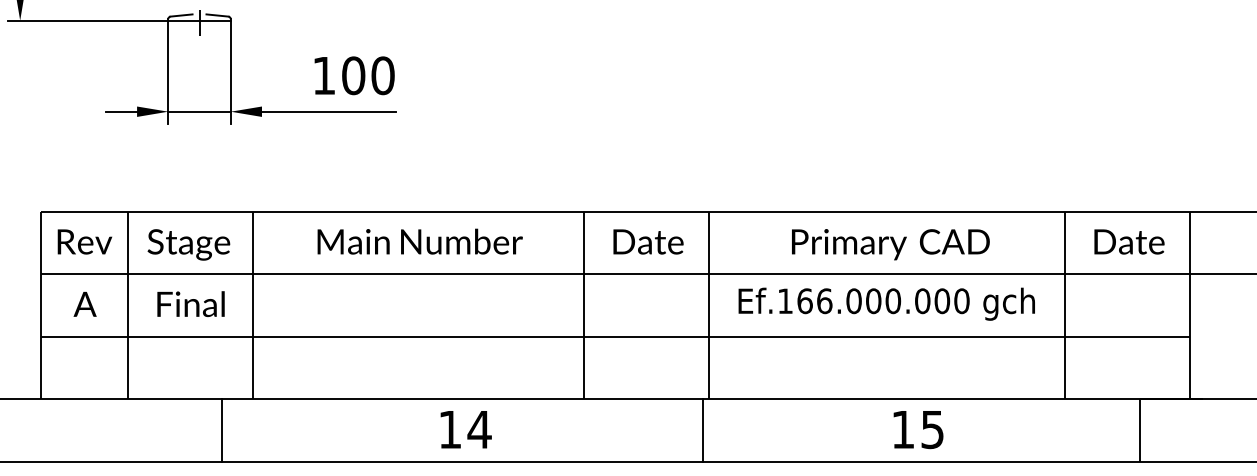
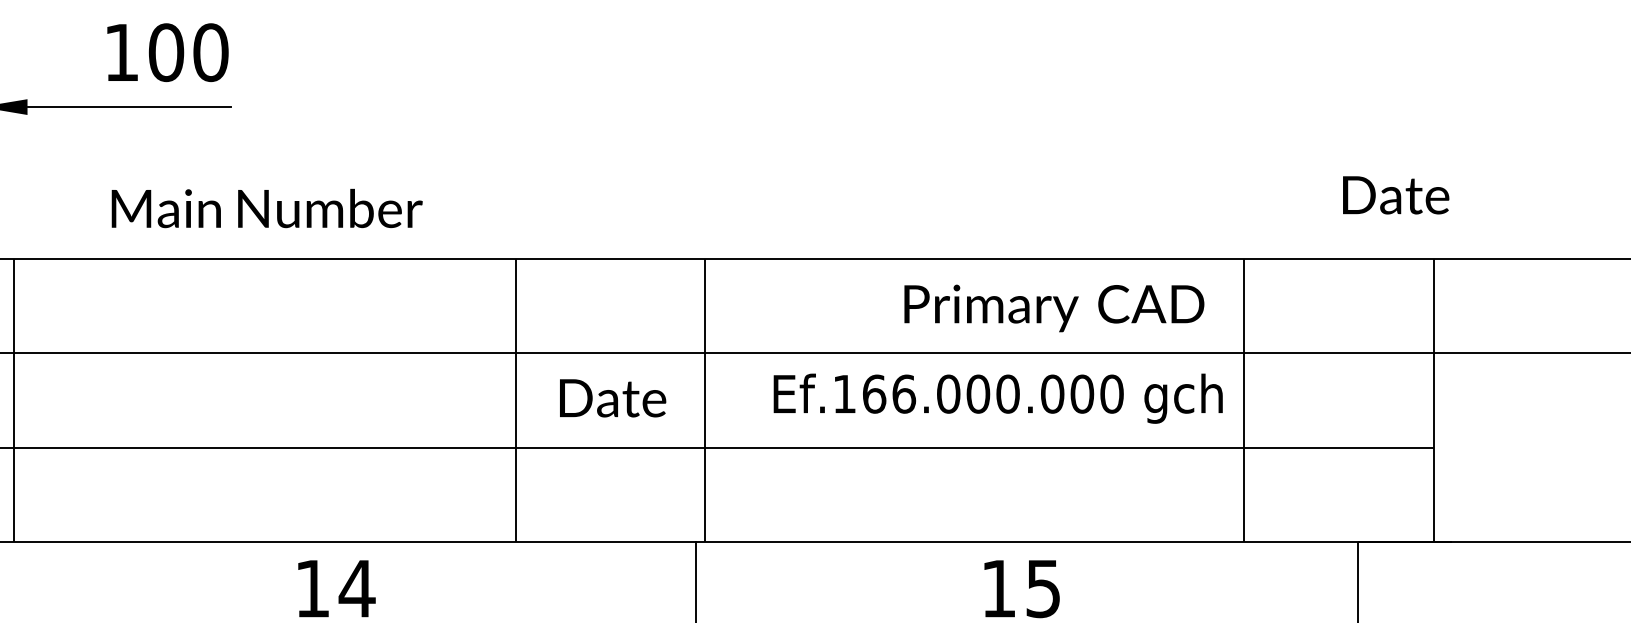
text: (419, 241) -> (266, 208), moved
text: (648, 241) -> (613, 397), moved
text: (1129, 241) -> (1396, 194), moved
text: (890, 244) -> (1053, 308), moved
text: (886, 303) -> (997, 397), moved

